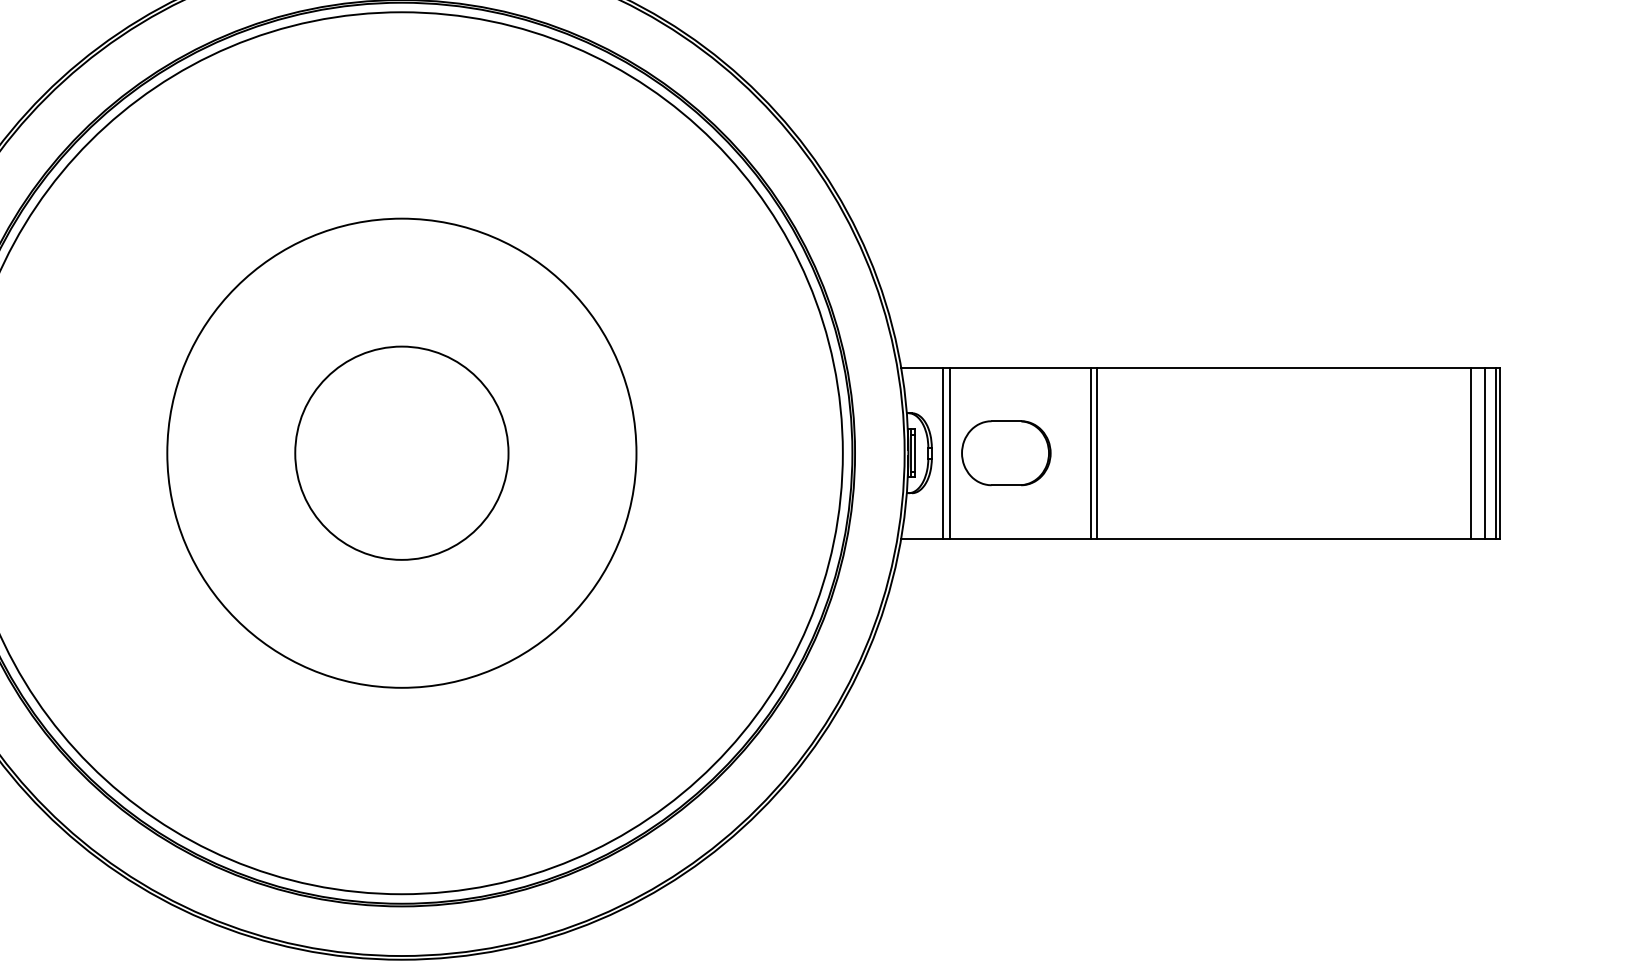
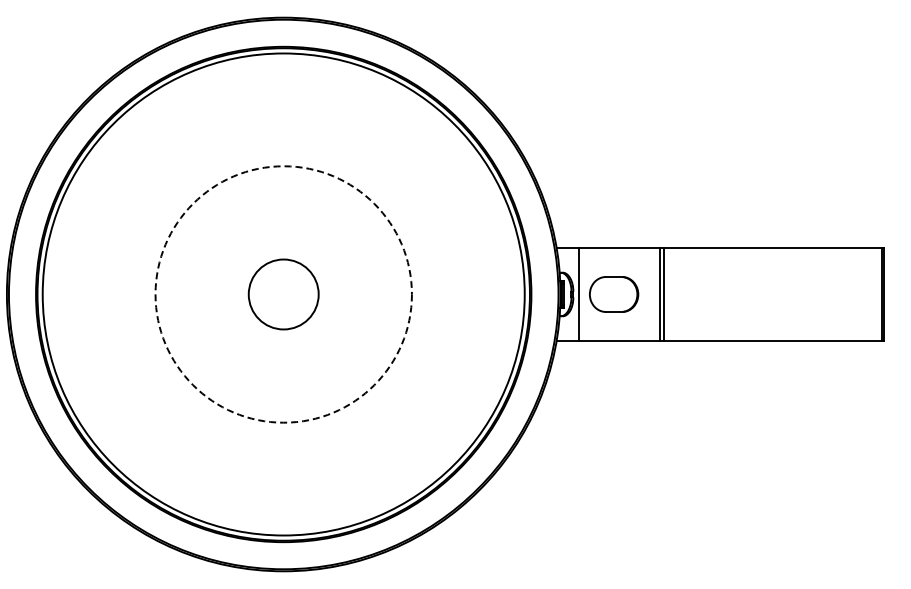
circle: (401, 453) -> (283, 294), size x0.6
circle: (401, 453) -> (283, 294), solid -> dashed
line: (950, 453) -> (583, 294), removed
line: (1471, 453) -> (868, 294), removed
line: (1484, 453) -> (875, 294), removed

